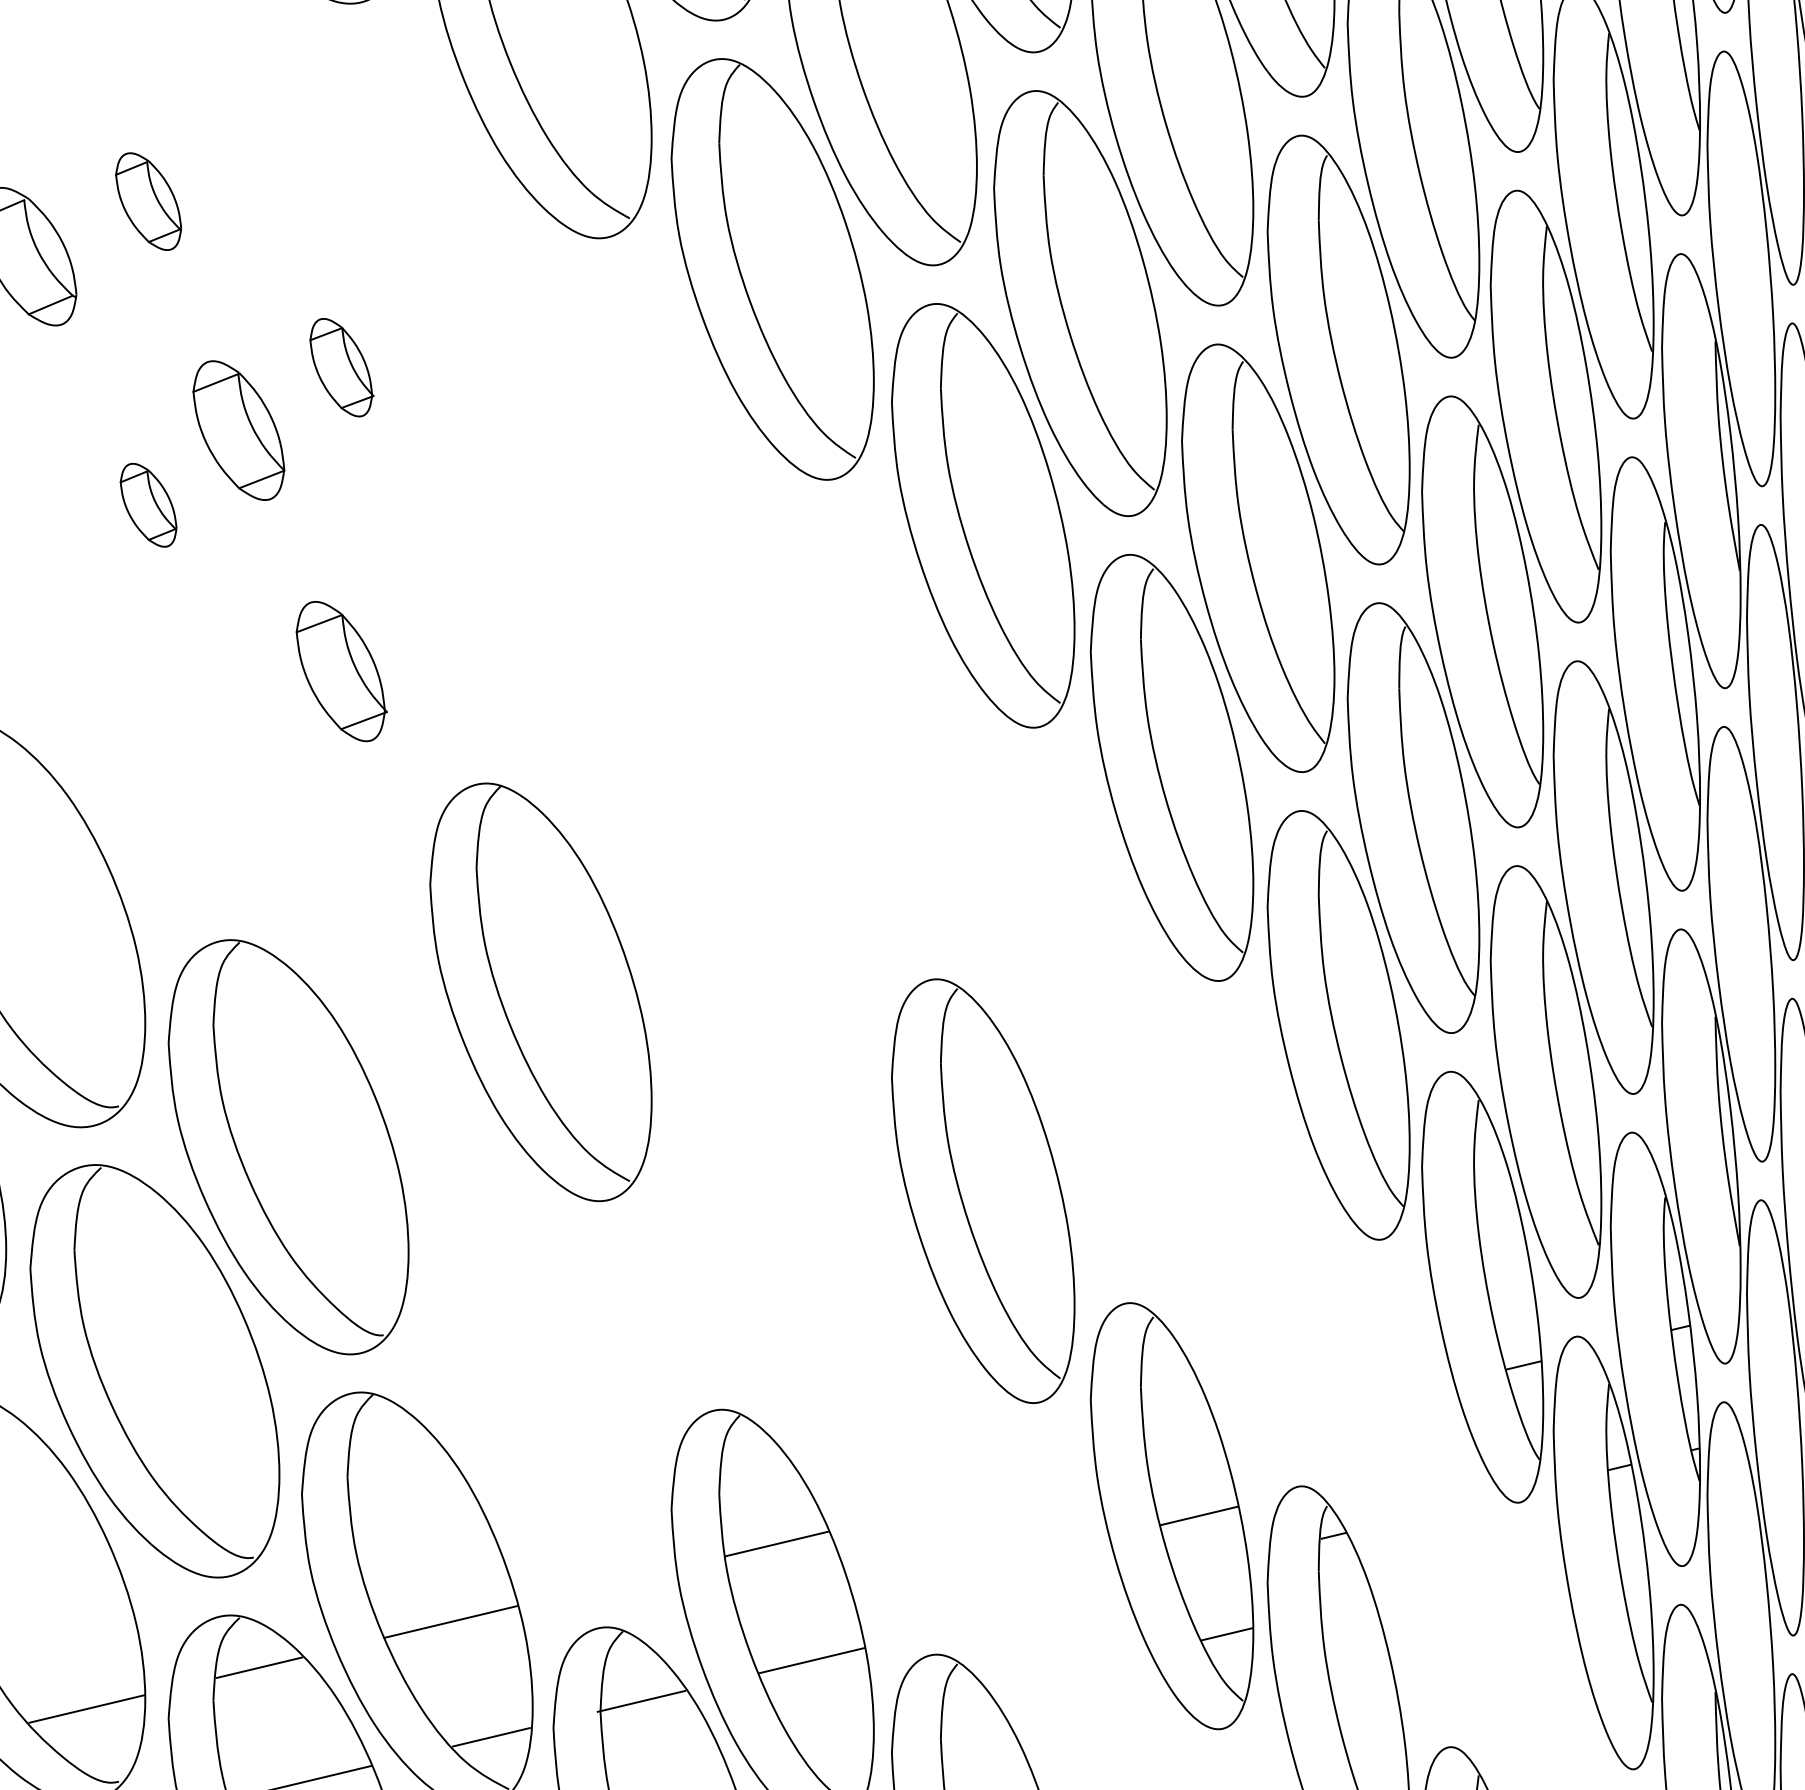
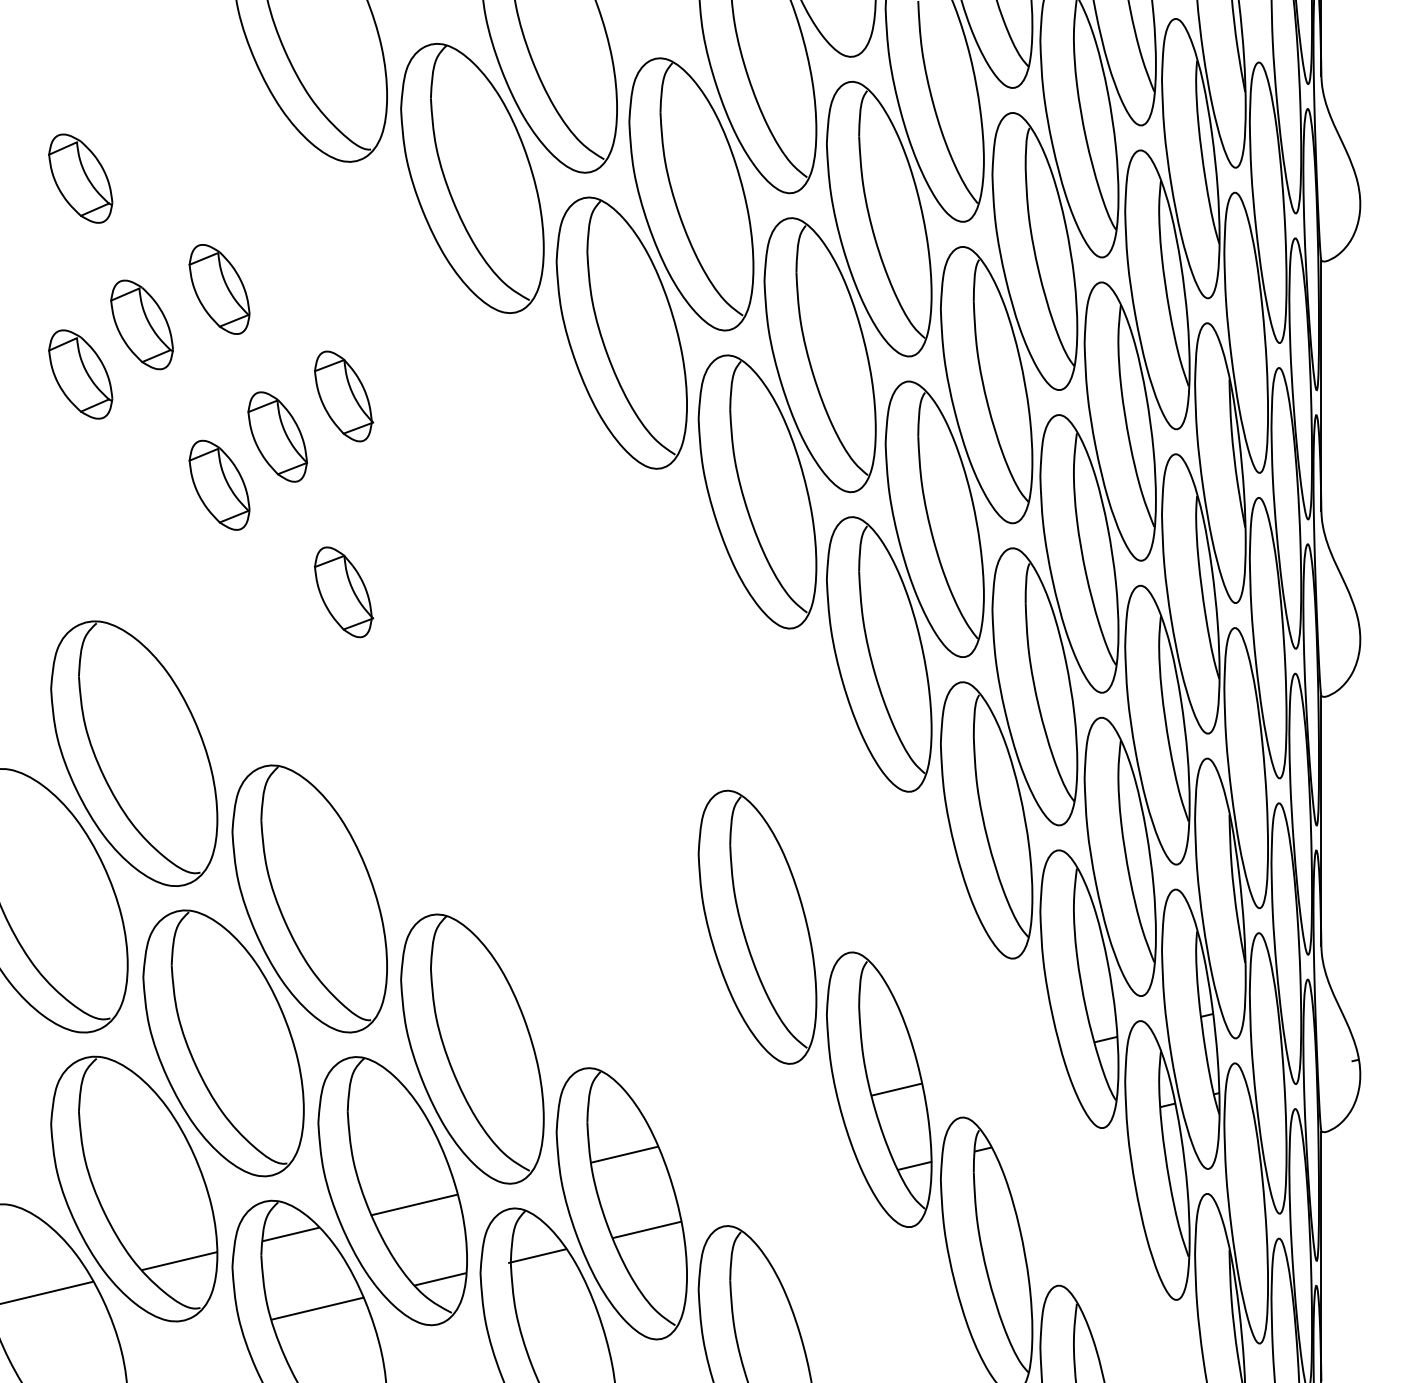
part: (148, 201) -> (219, 289), size x1.43
part: (342, 367) -> (344, 396), size x1.43
part: (148, 504) -> (219, 484), size x1.67
part: (541, 991) -> (472, 1048), moved
part: (1172, 1515) -> (879, 1089), moved

